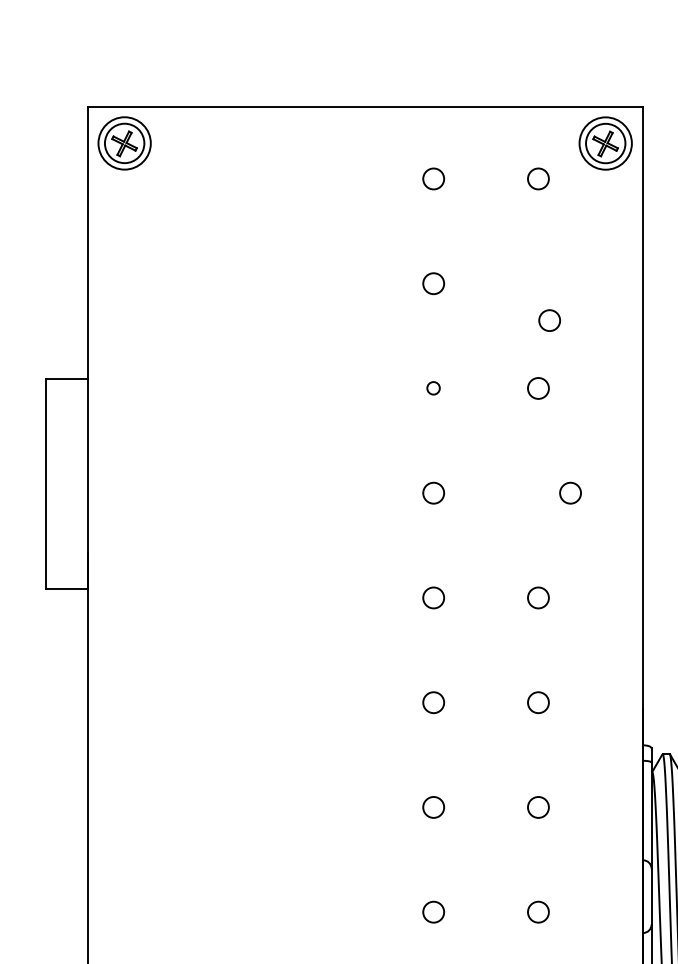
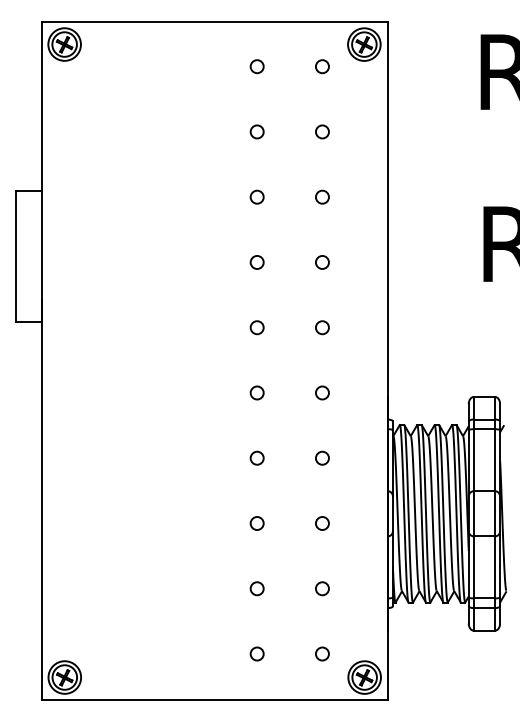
circle: (549, 319) -> (322, 131), moved
circle: (432, 387) -> (256, 196), size x1.67
circle: (570, 493) -> (322, 262), moved

